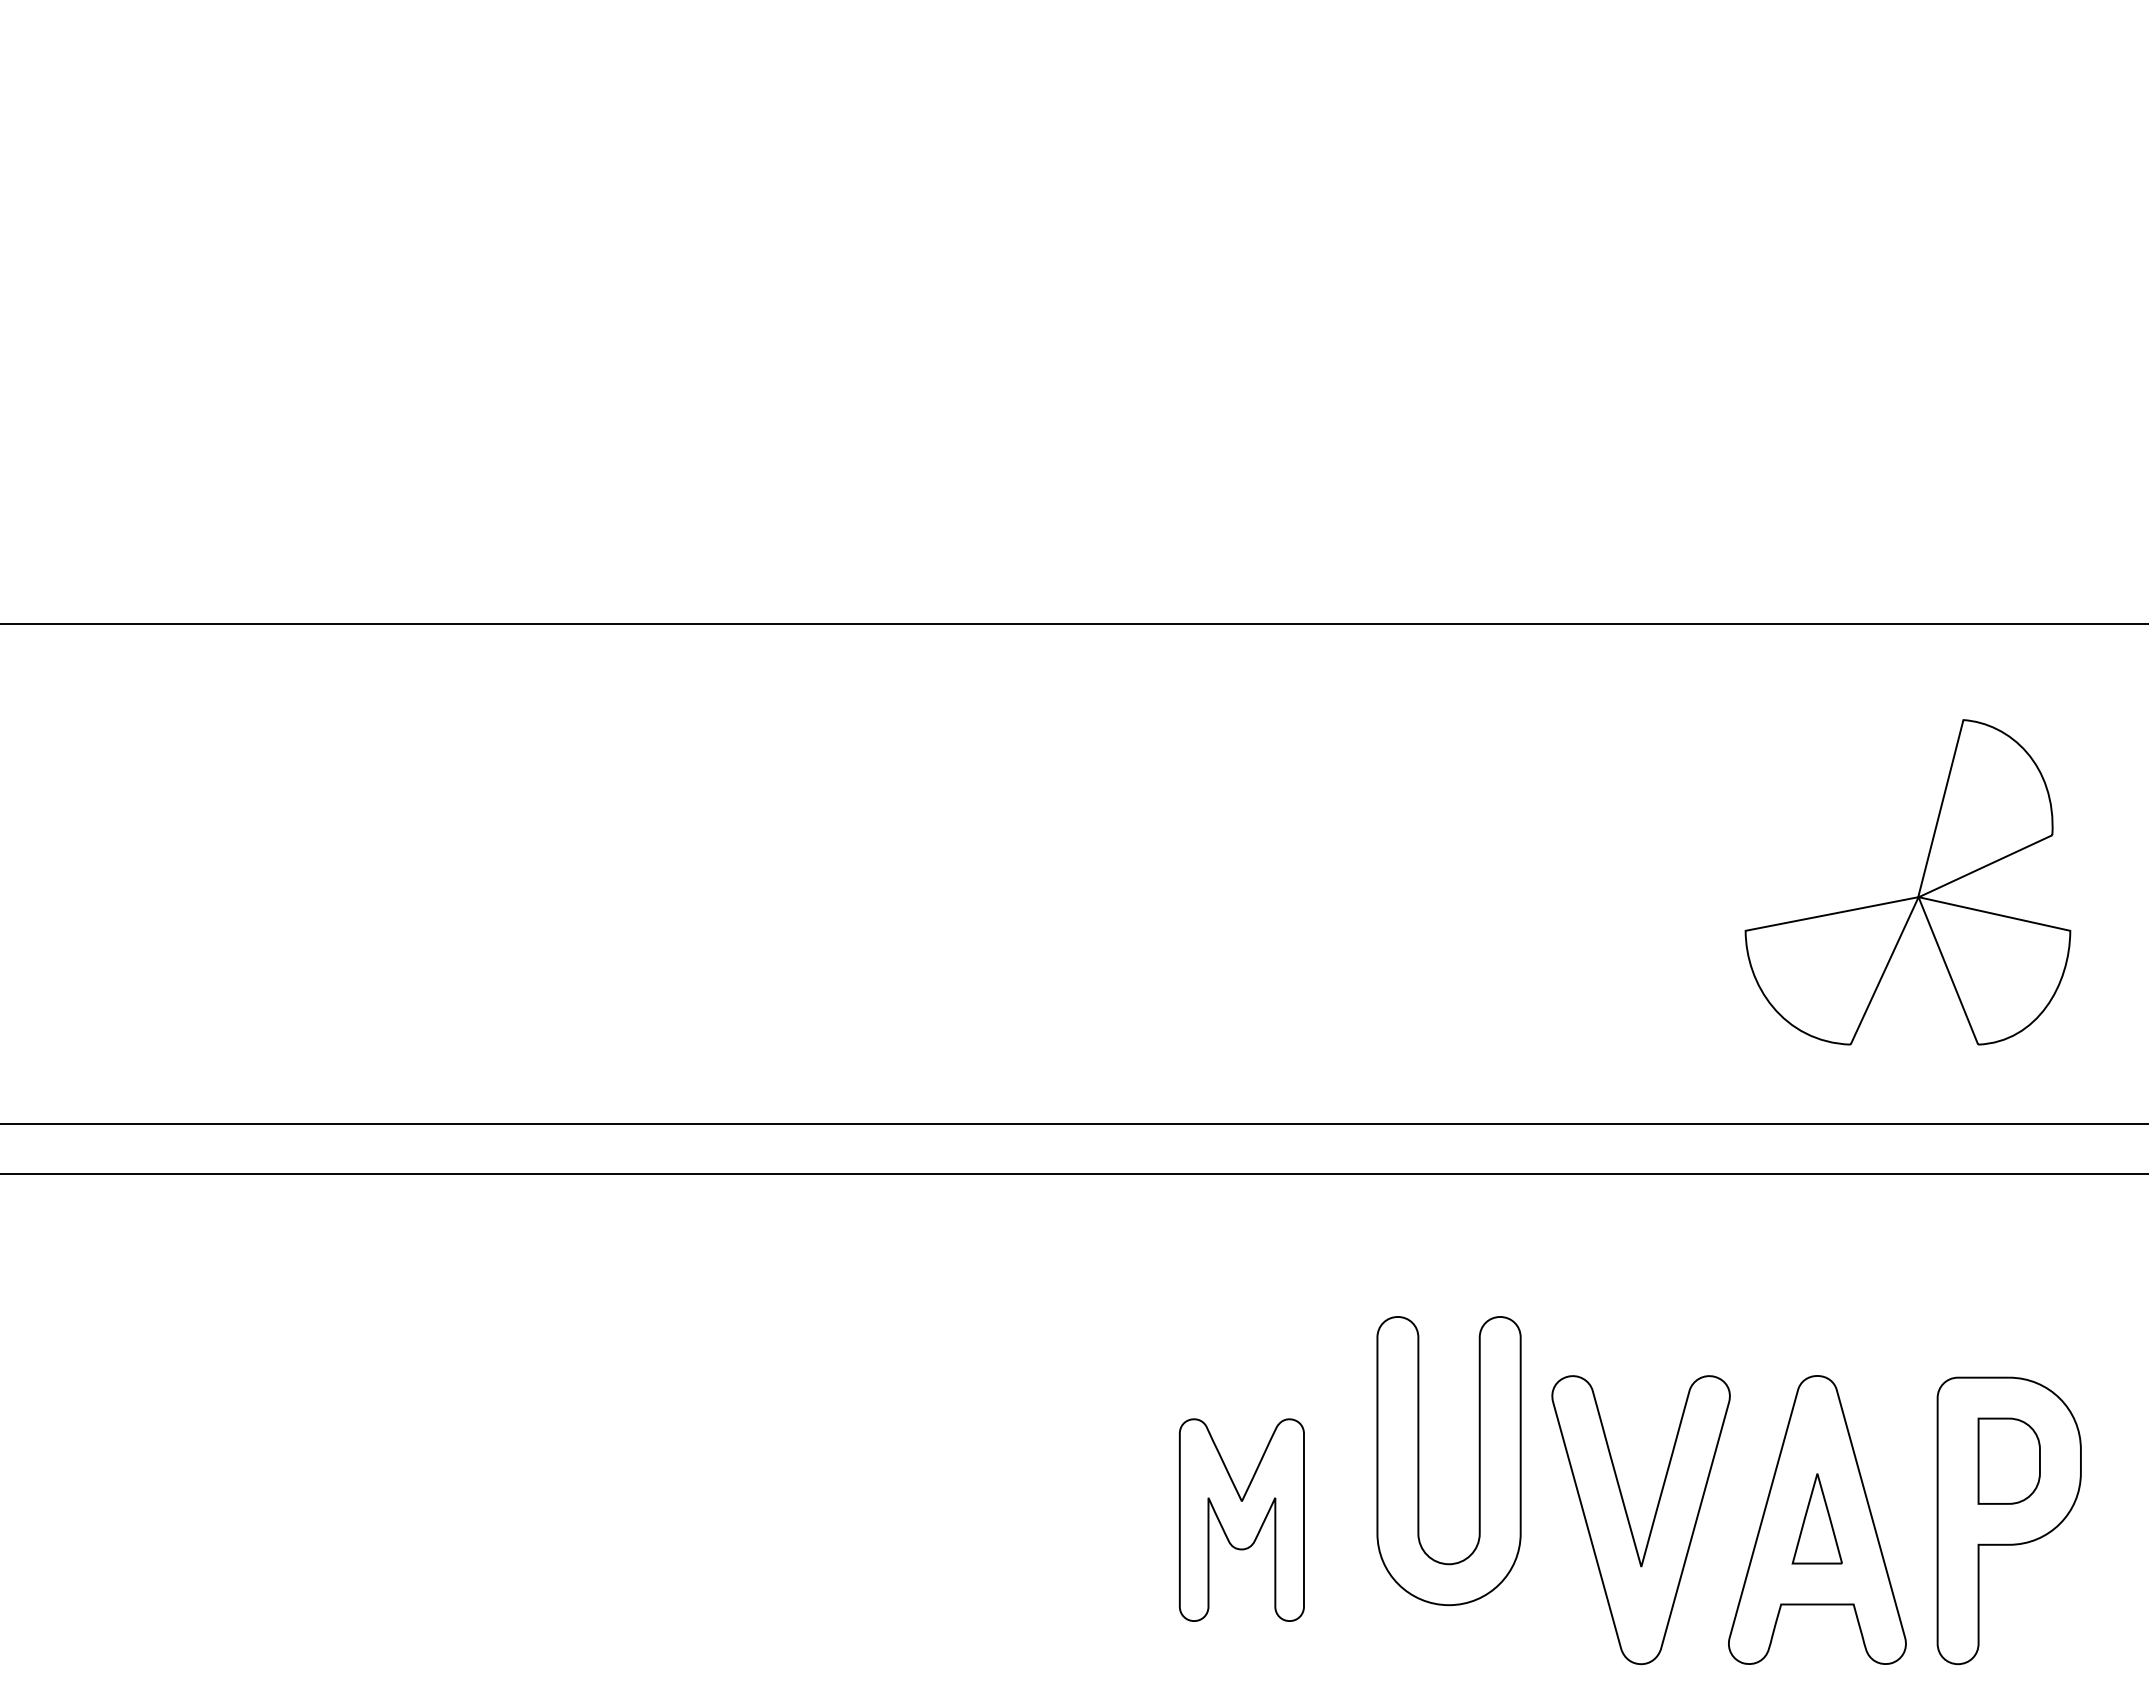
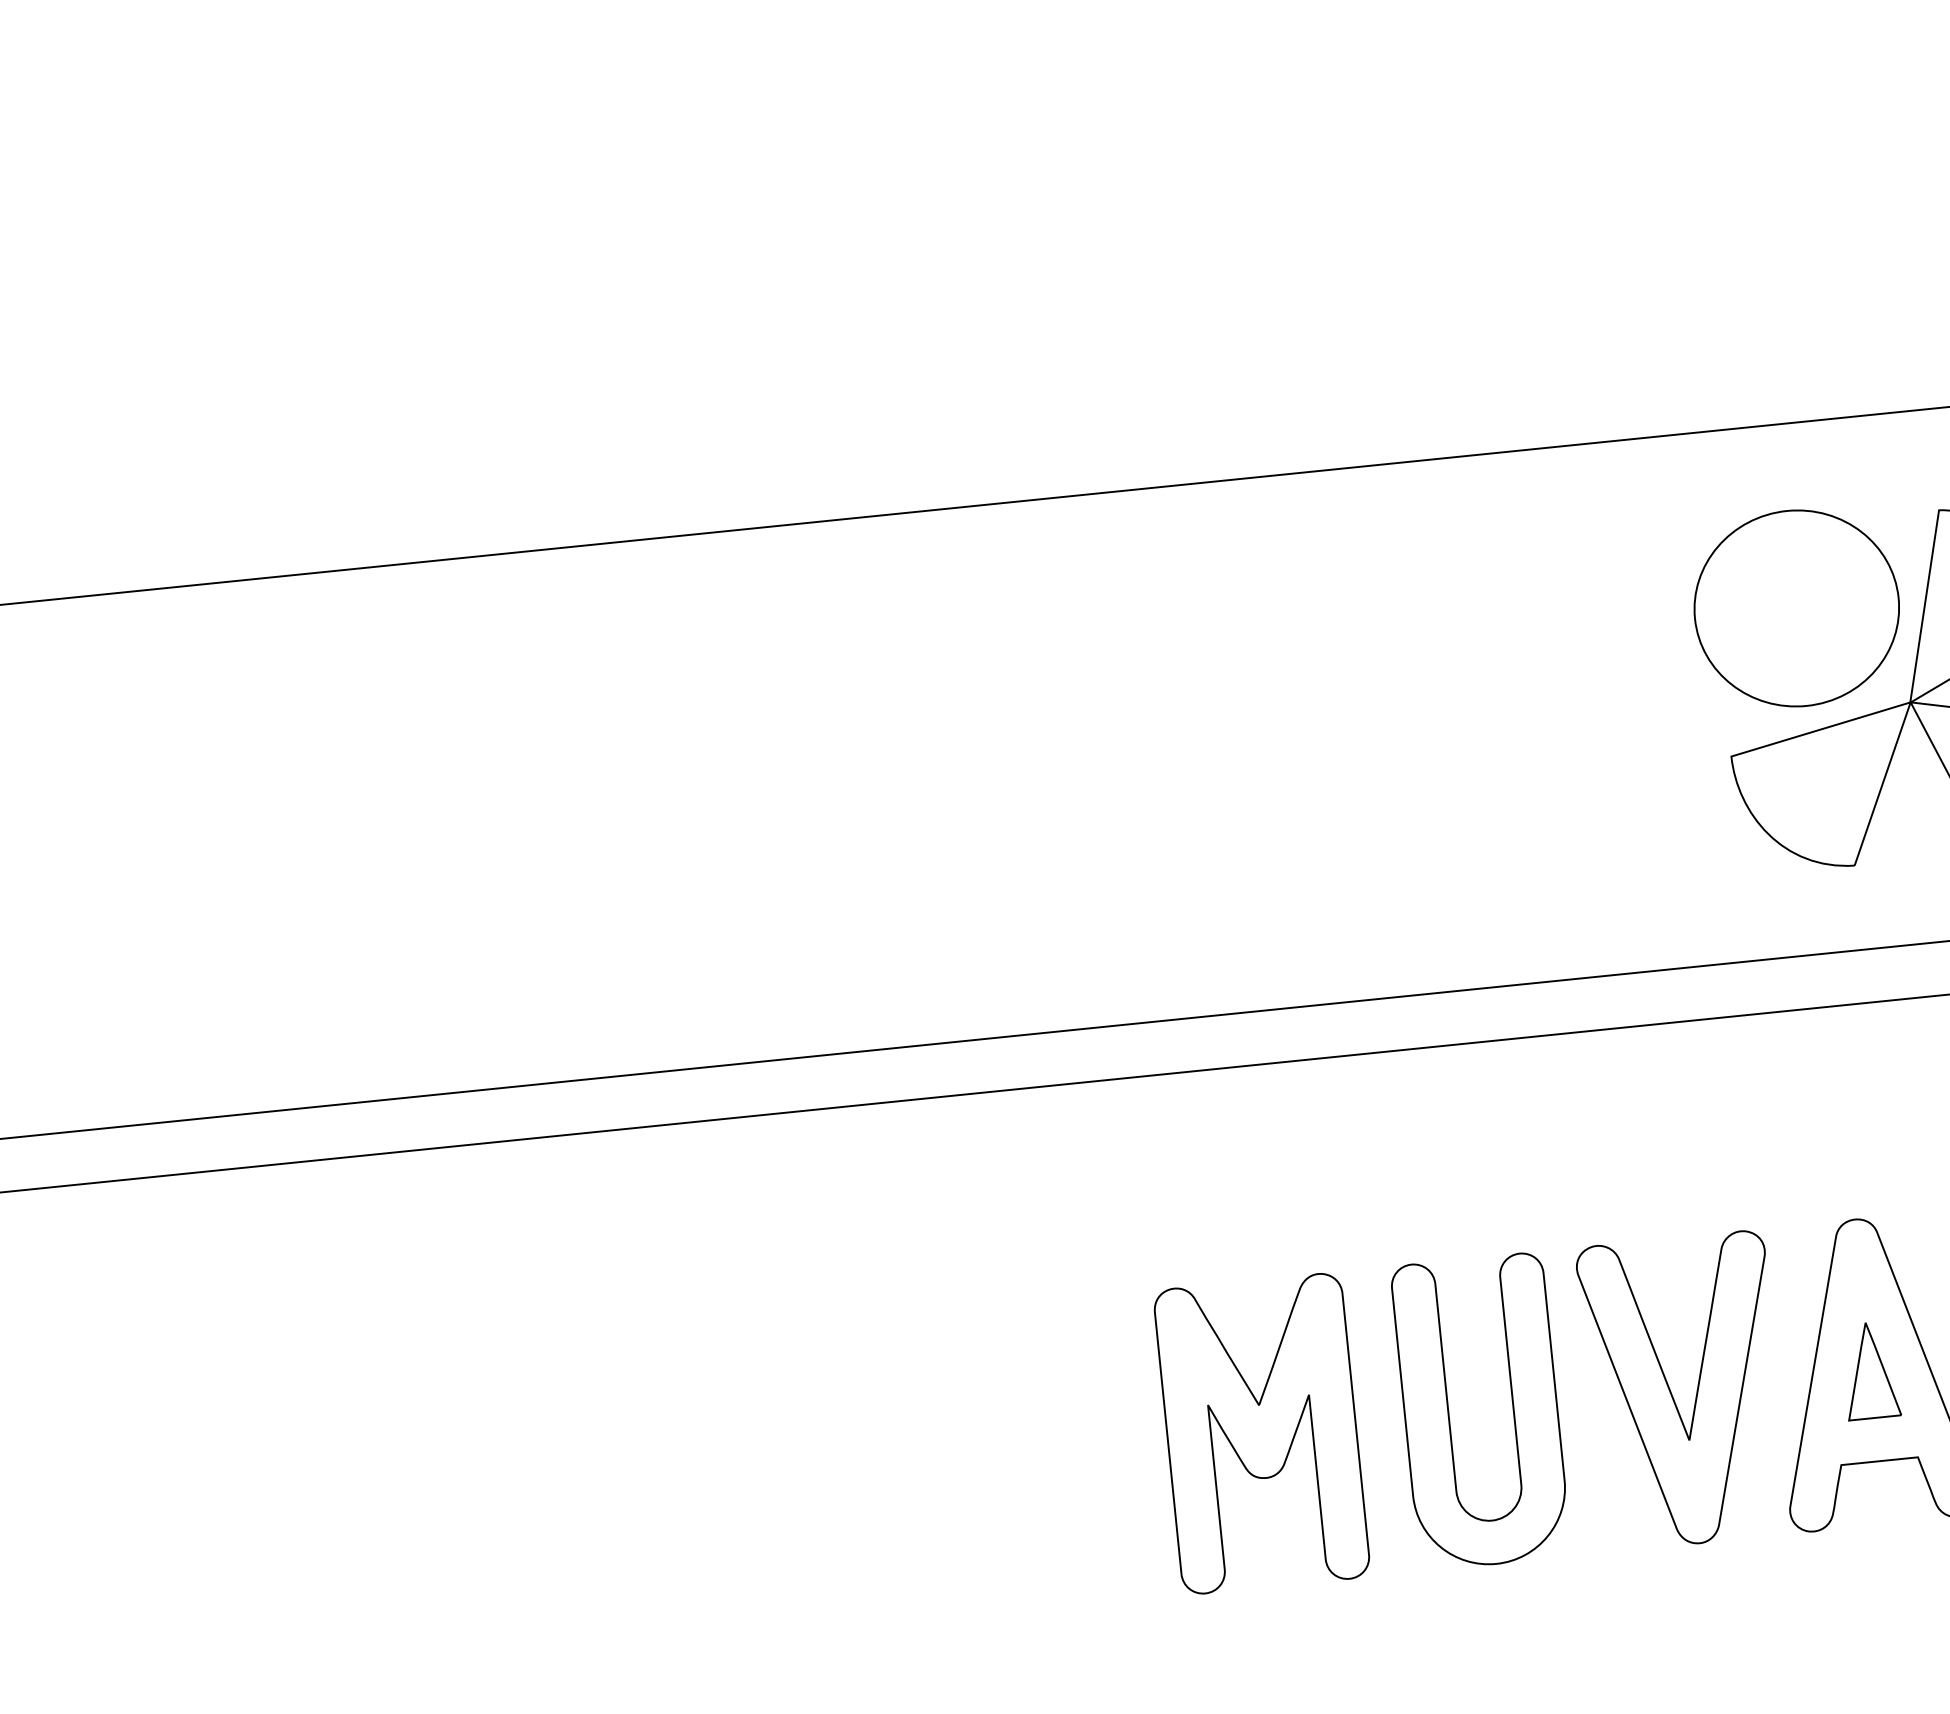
part: (1820, 798) -> (1796, 608), added
part: (1419, 1461) -> (1449, 1415), moved
part: (1241, 1520) -> (1261, 1434), size x1.43

